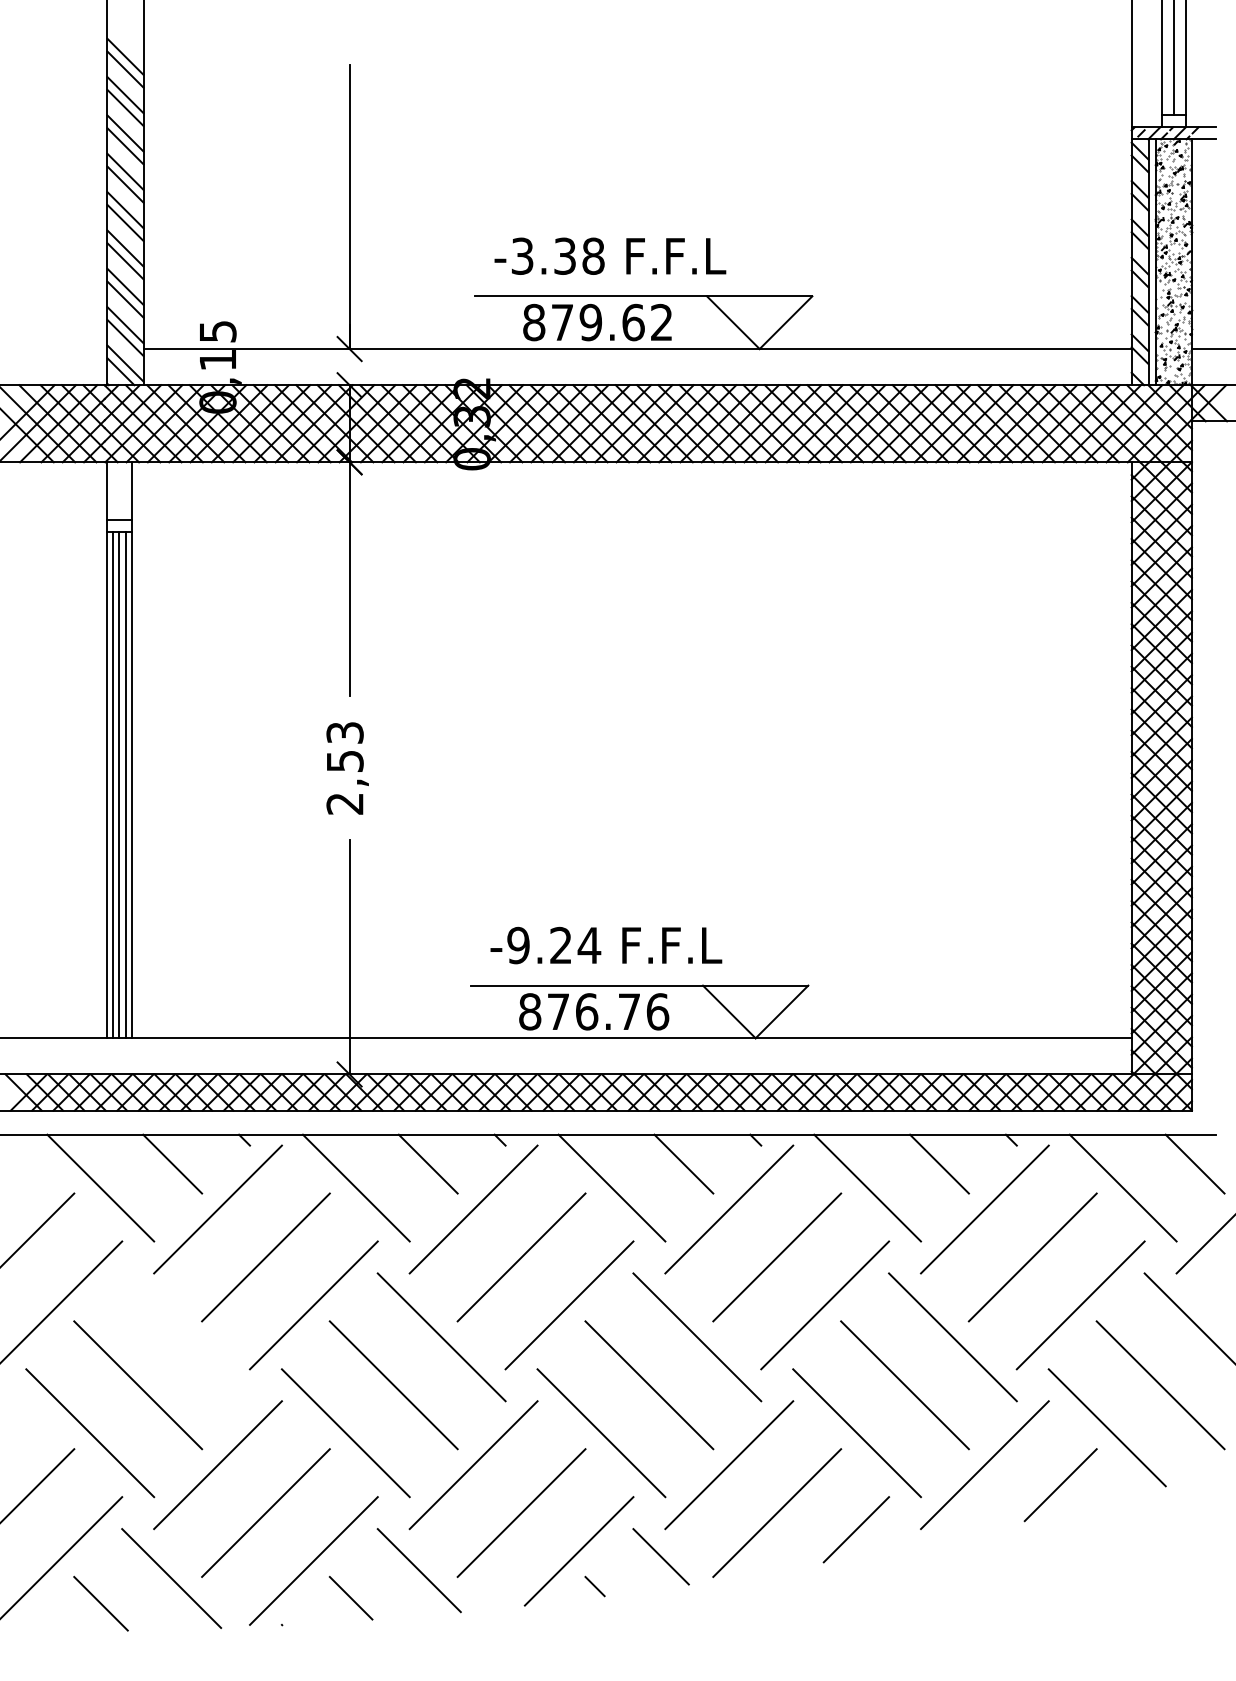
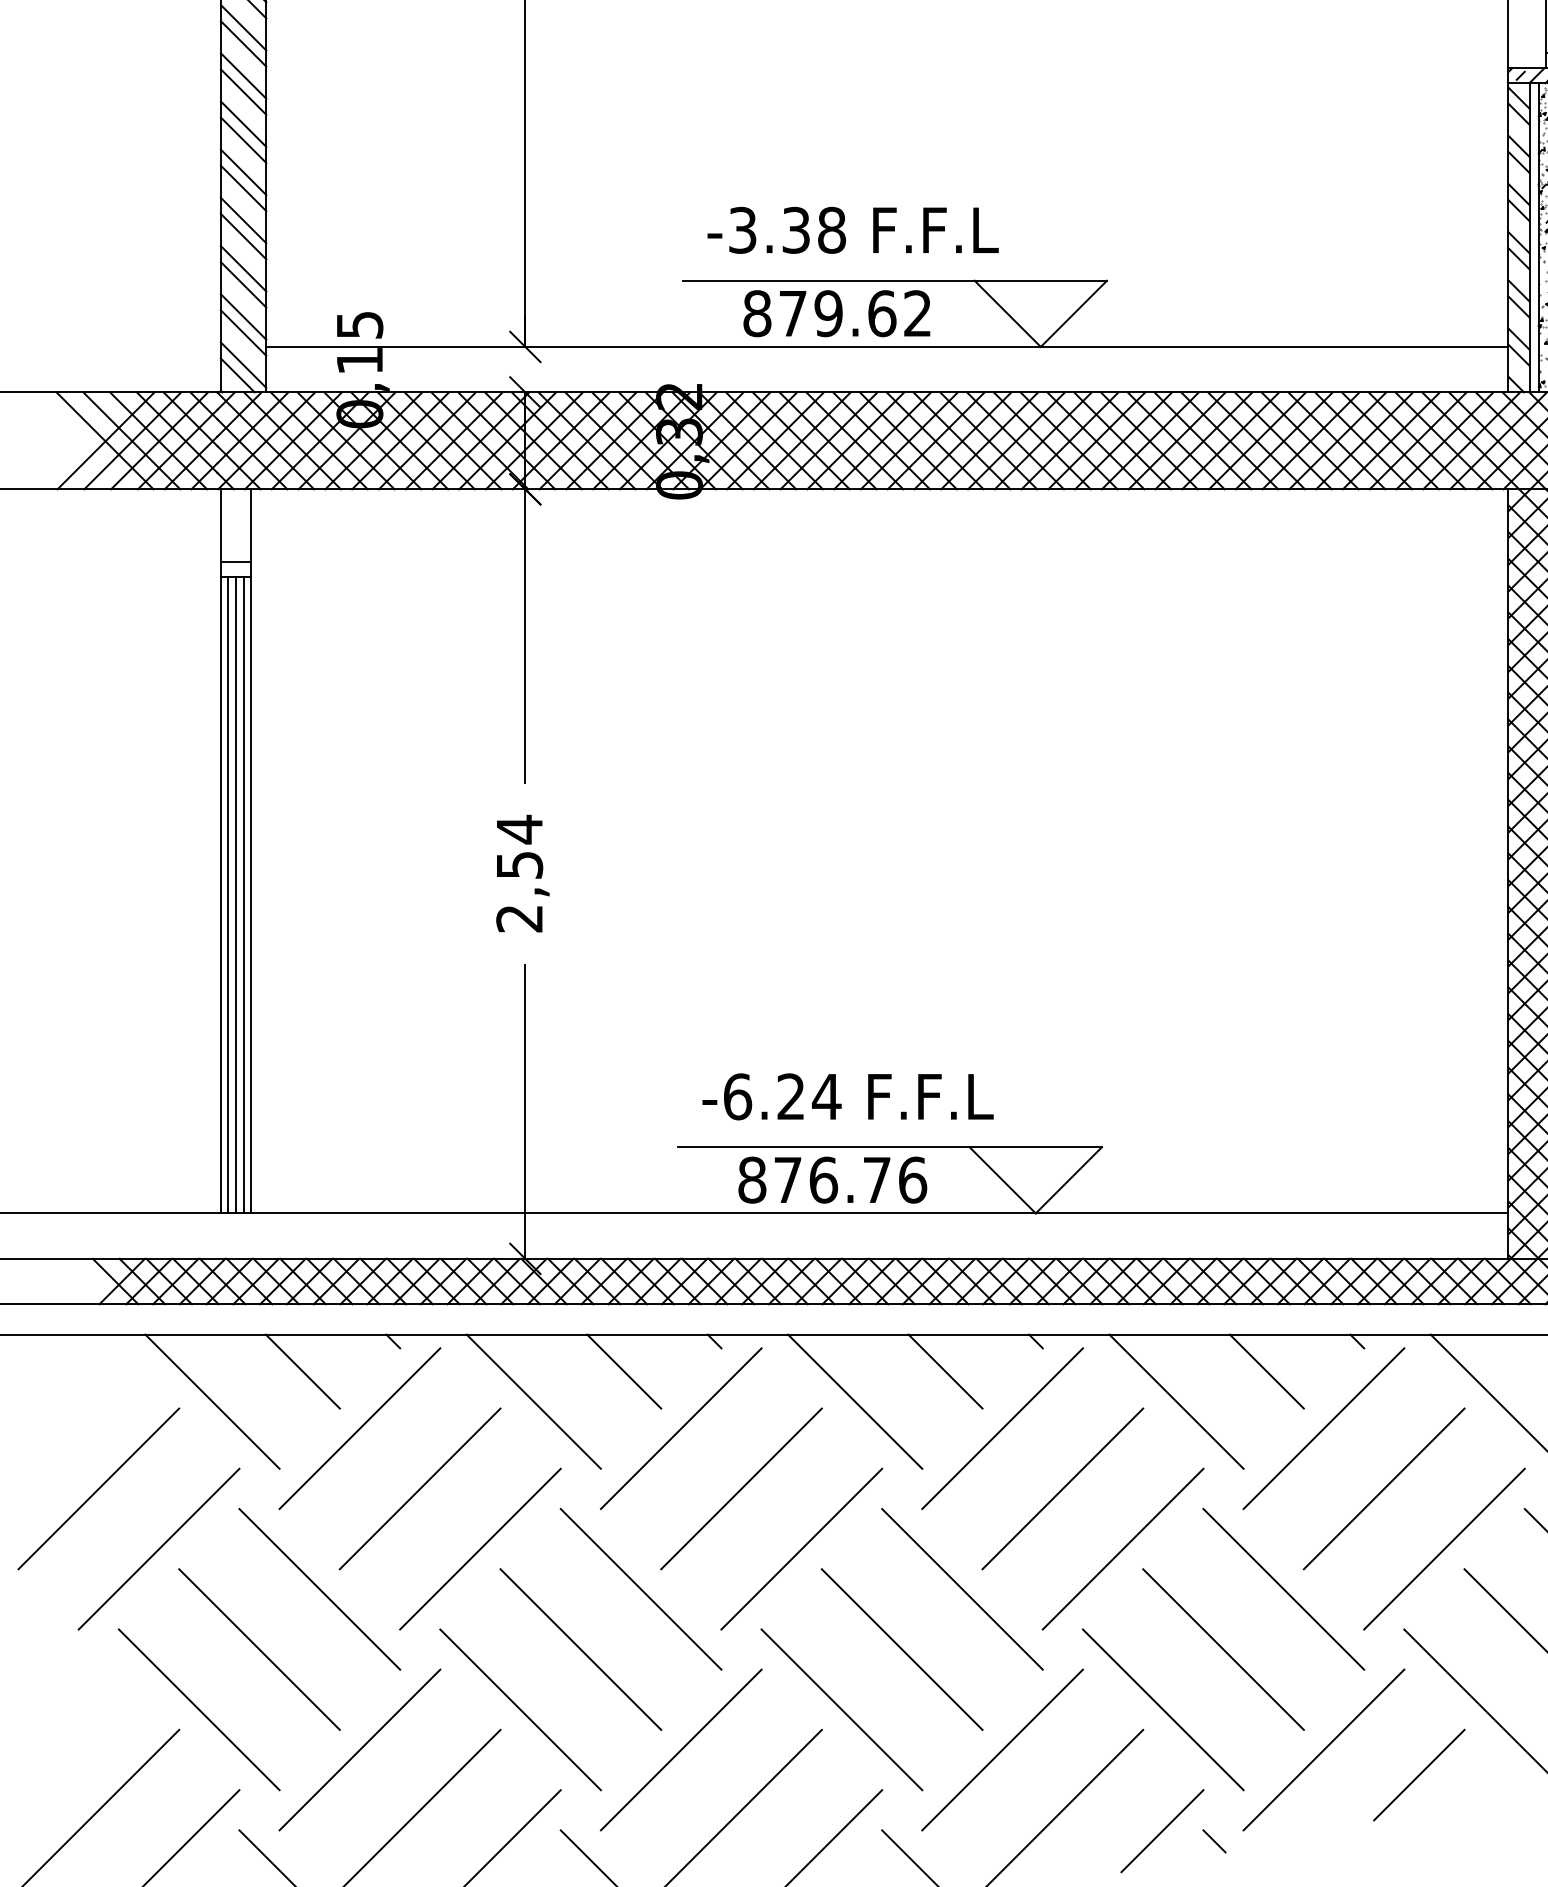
text: (344, 732) -> (518, 828), 2,53 -> 2,54
text: (518, 945) -> (737, 1096), -9.24 -> -6.24
line: (186, 1337) -> (320, 1589), added
line: (897, 1537) -> (1214, 1840), added

